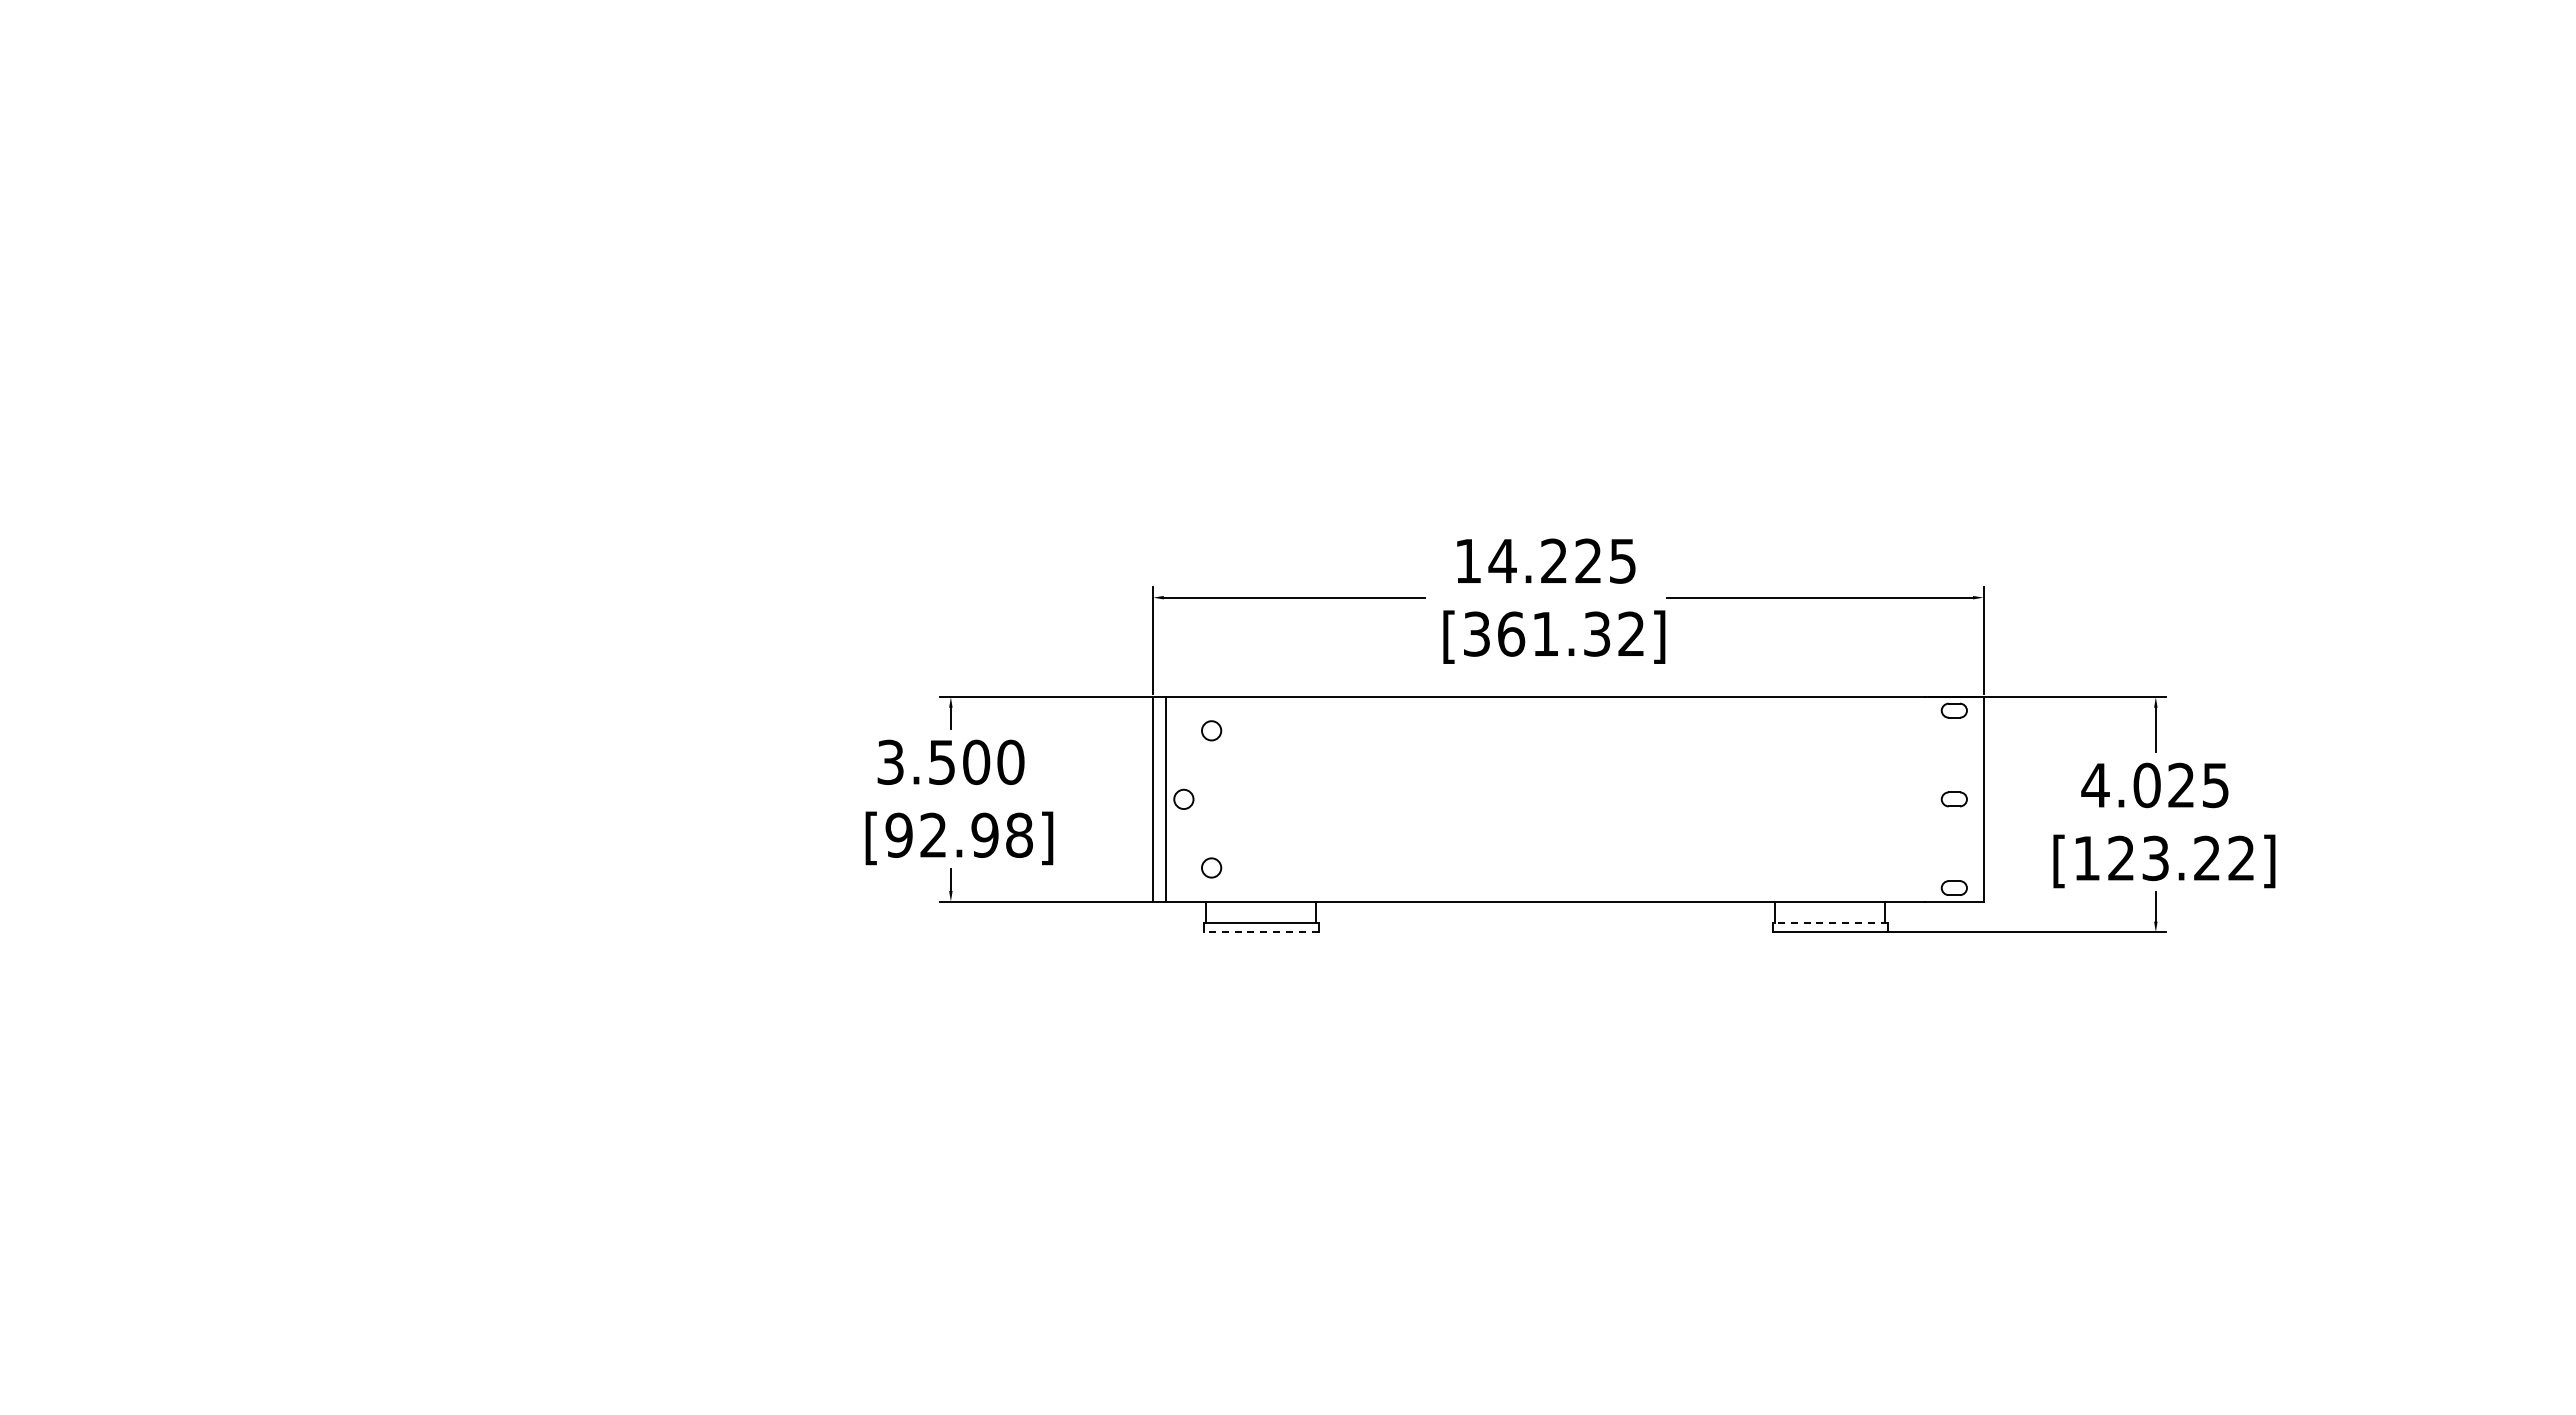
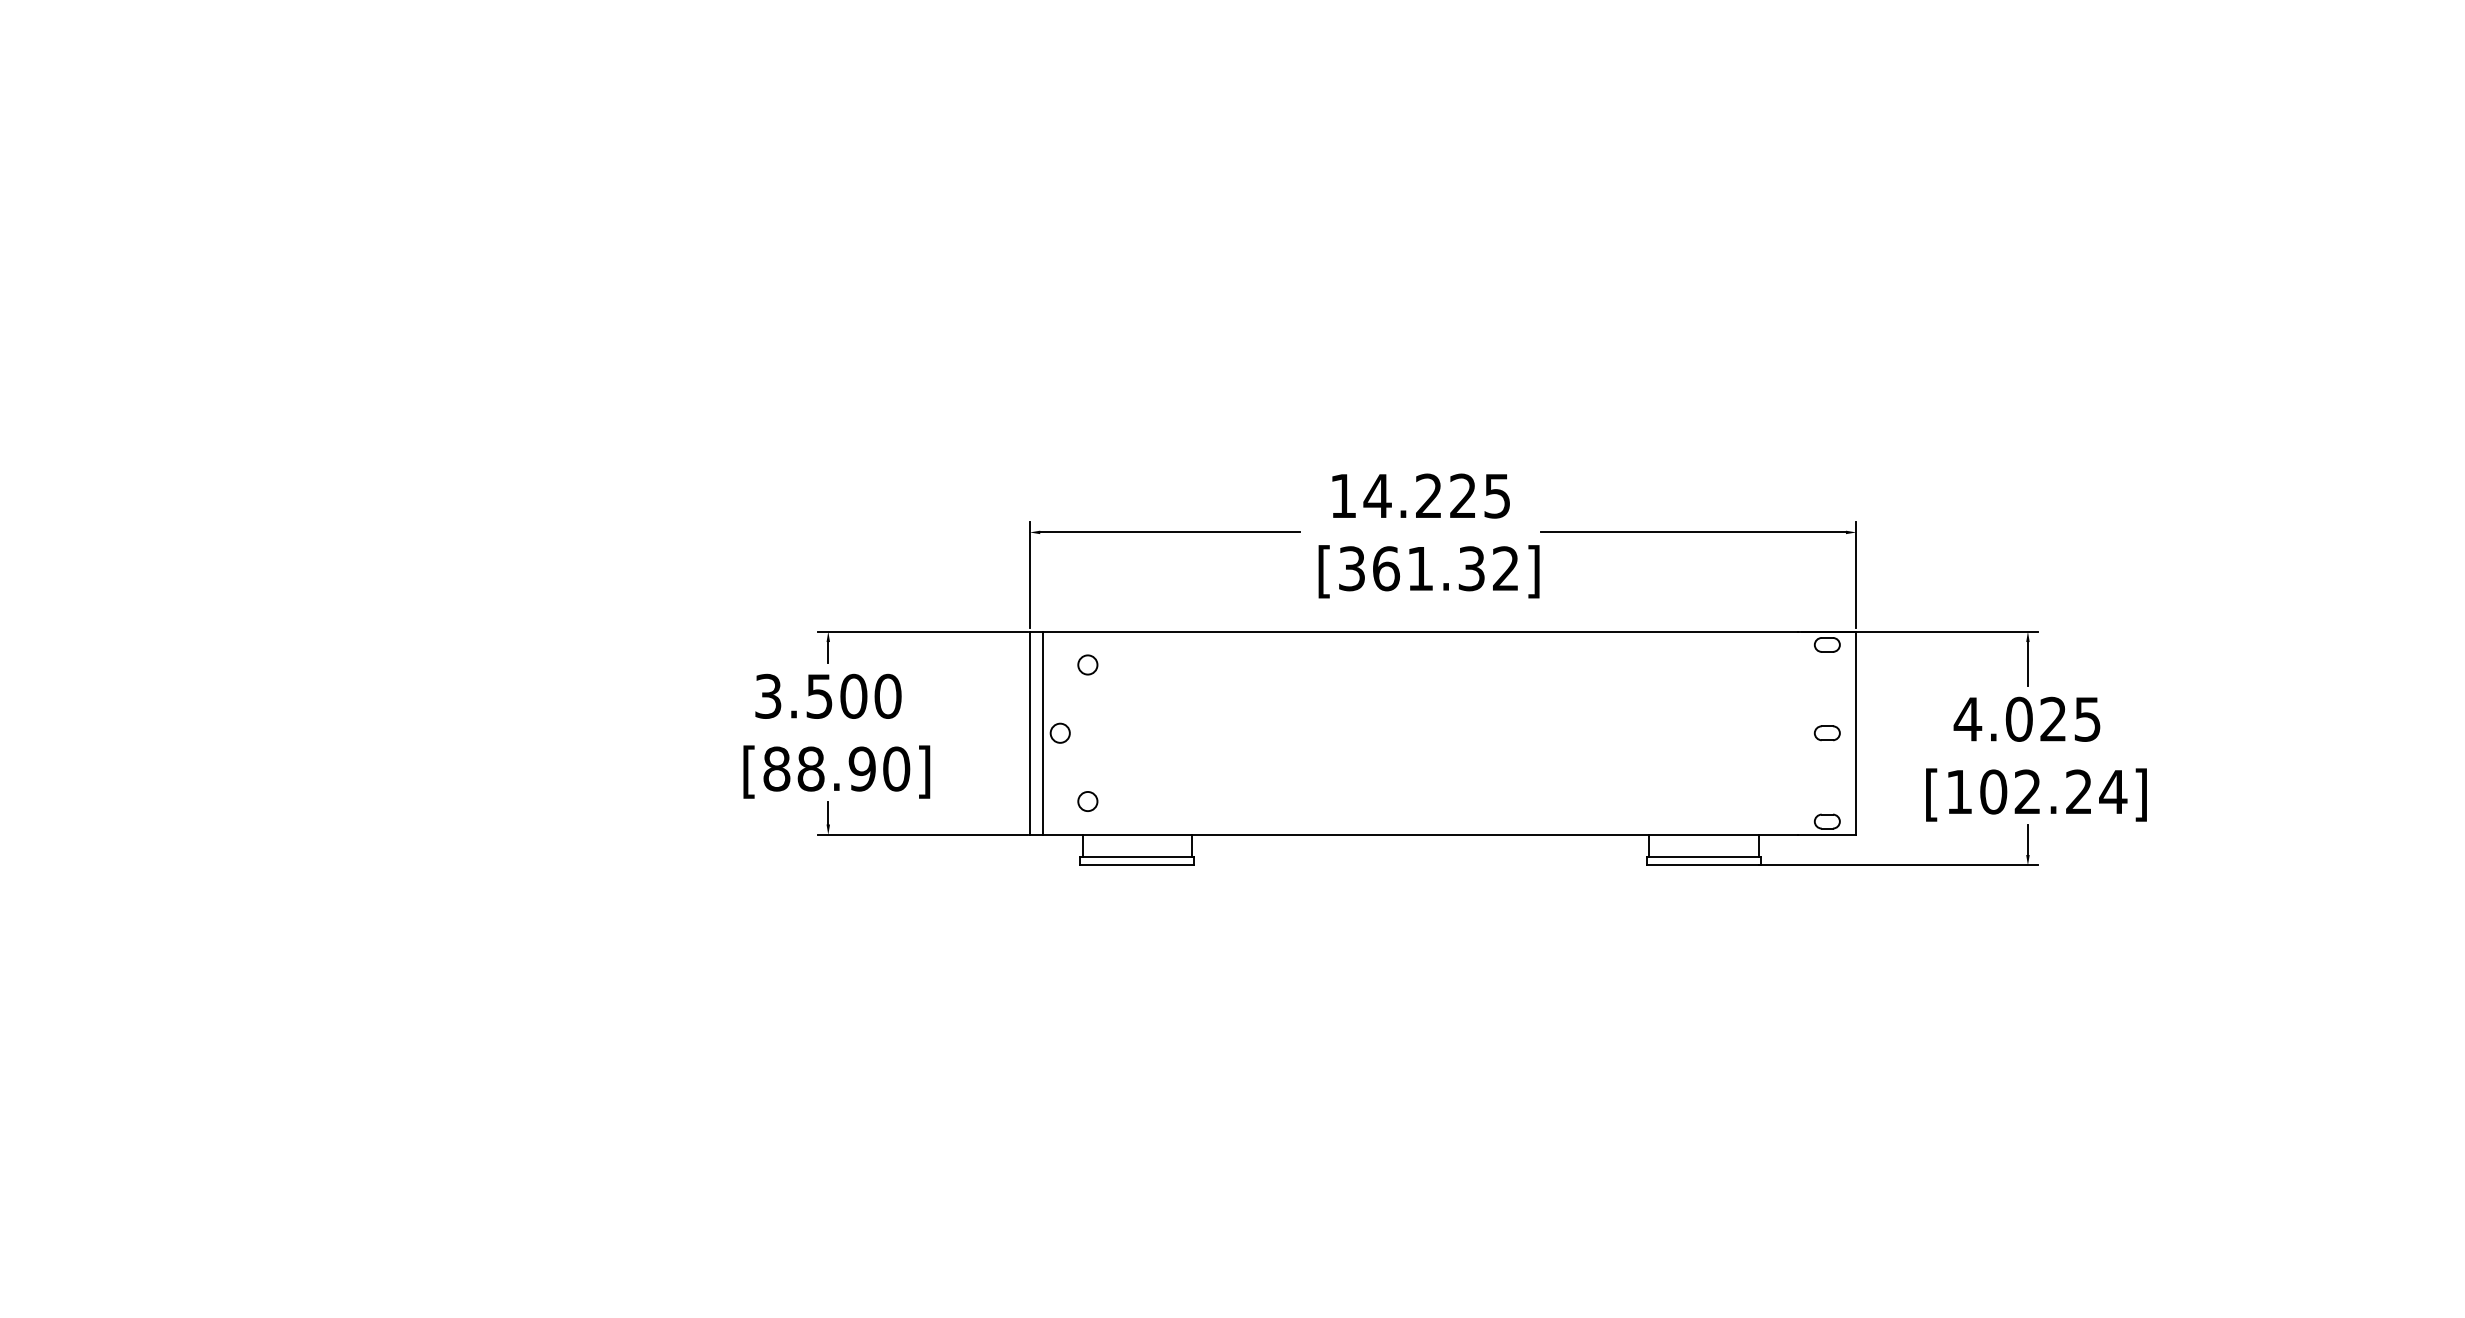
text: (959, 834) -> (836, 768), [92.98] -> [88.90]
text: (2181, 858) -> (2053, 792), [123.22] -> [102.24]
line: (1829, 923) -> (1703, 856), dashed -> solid
line: (1260, 932) -> (1136, 865), dashed -> solid

